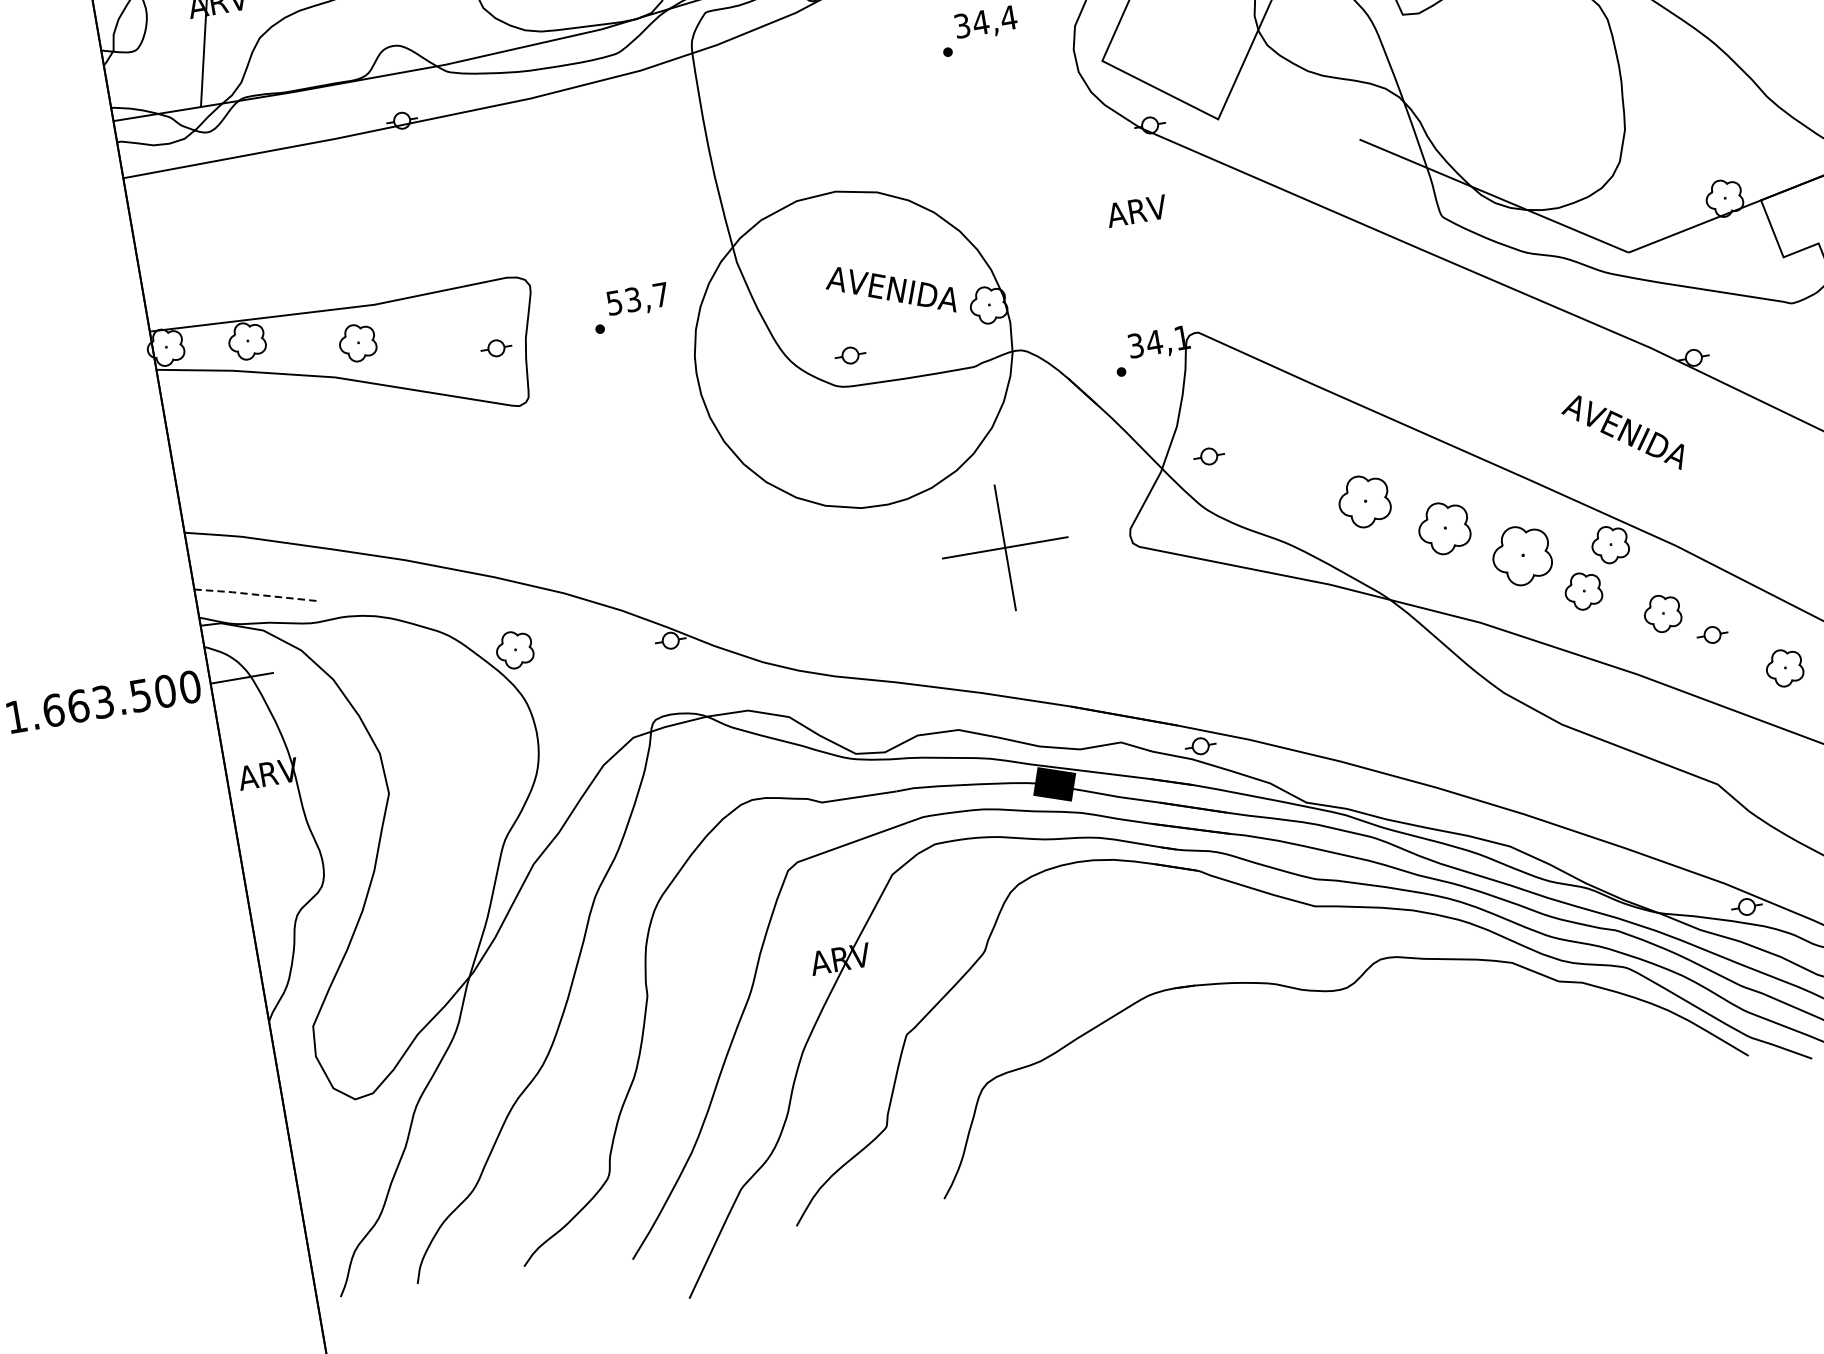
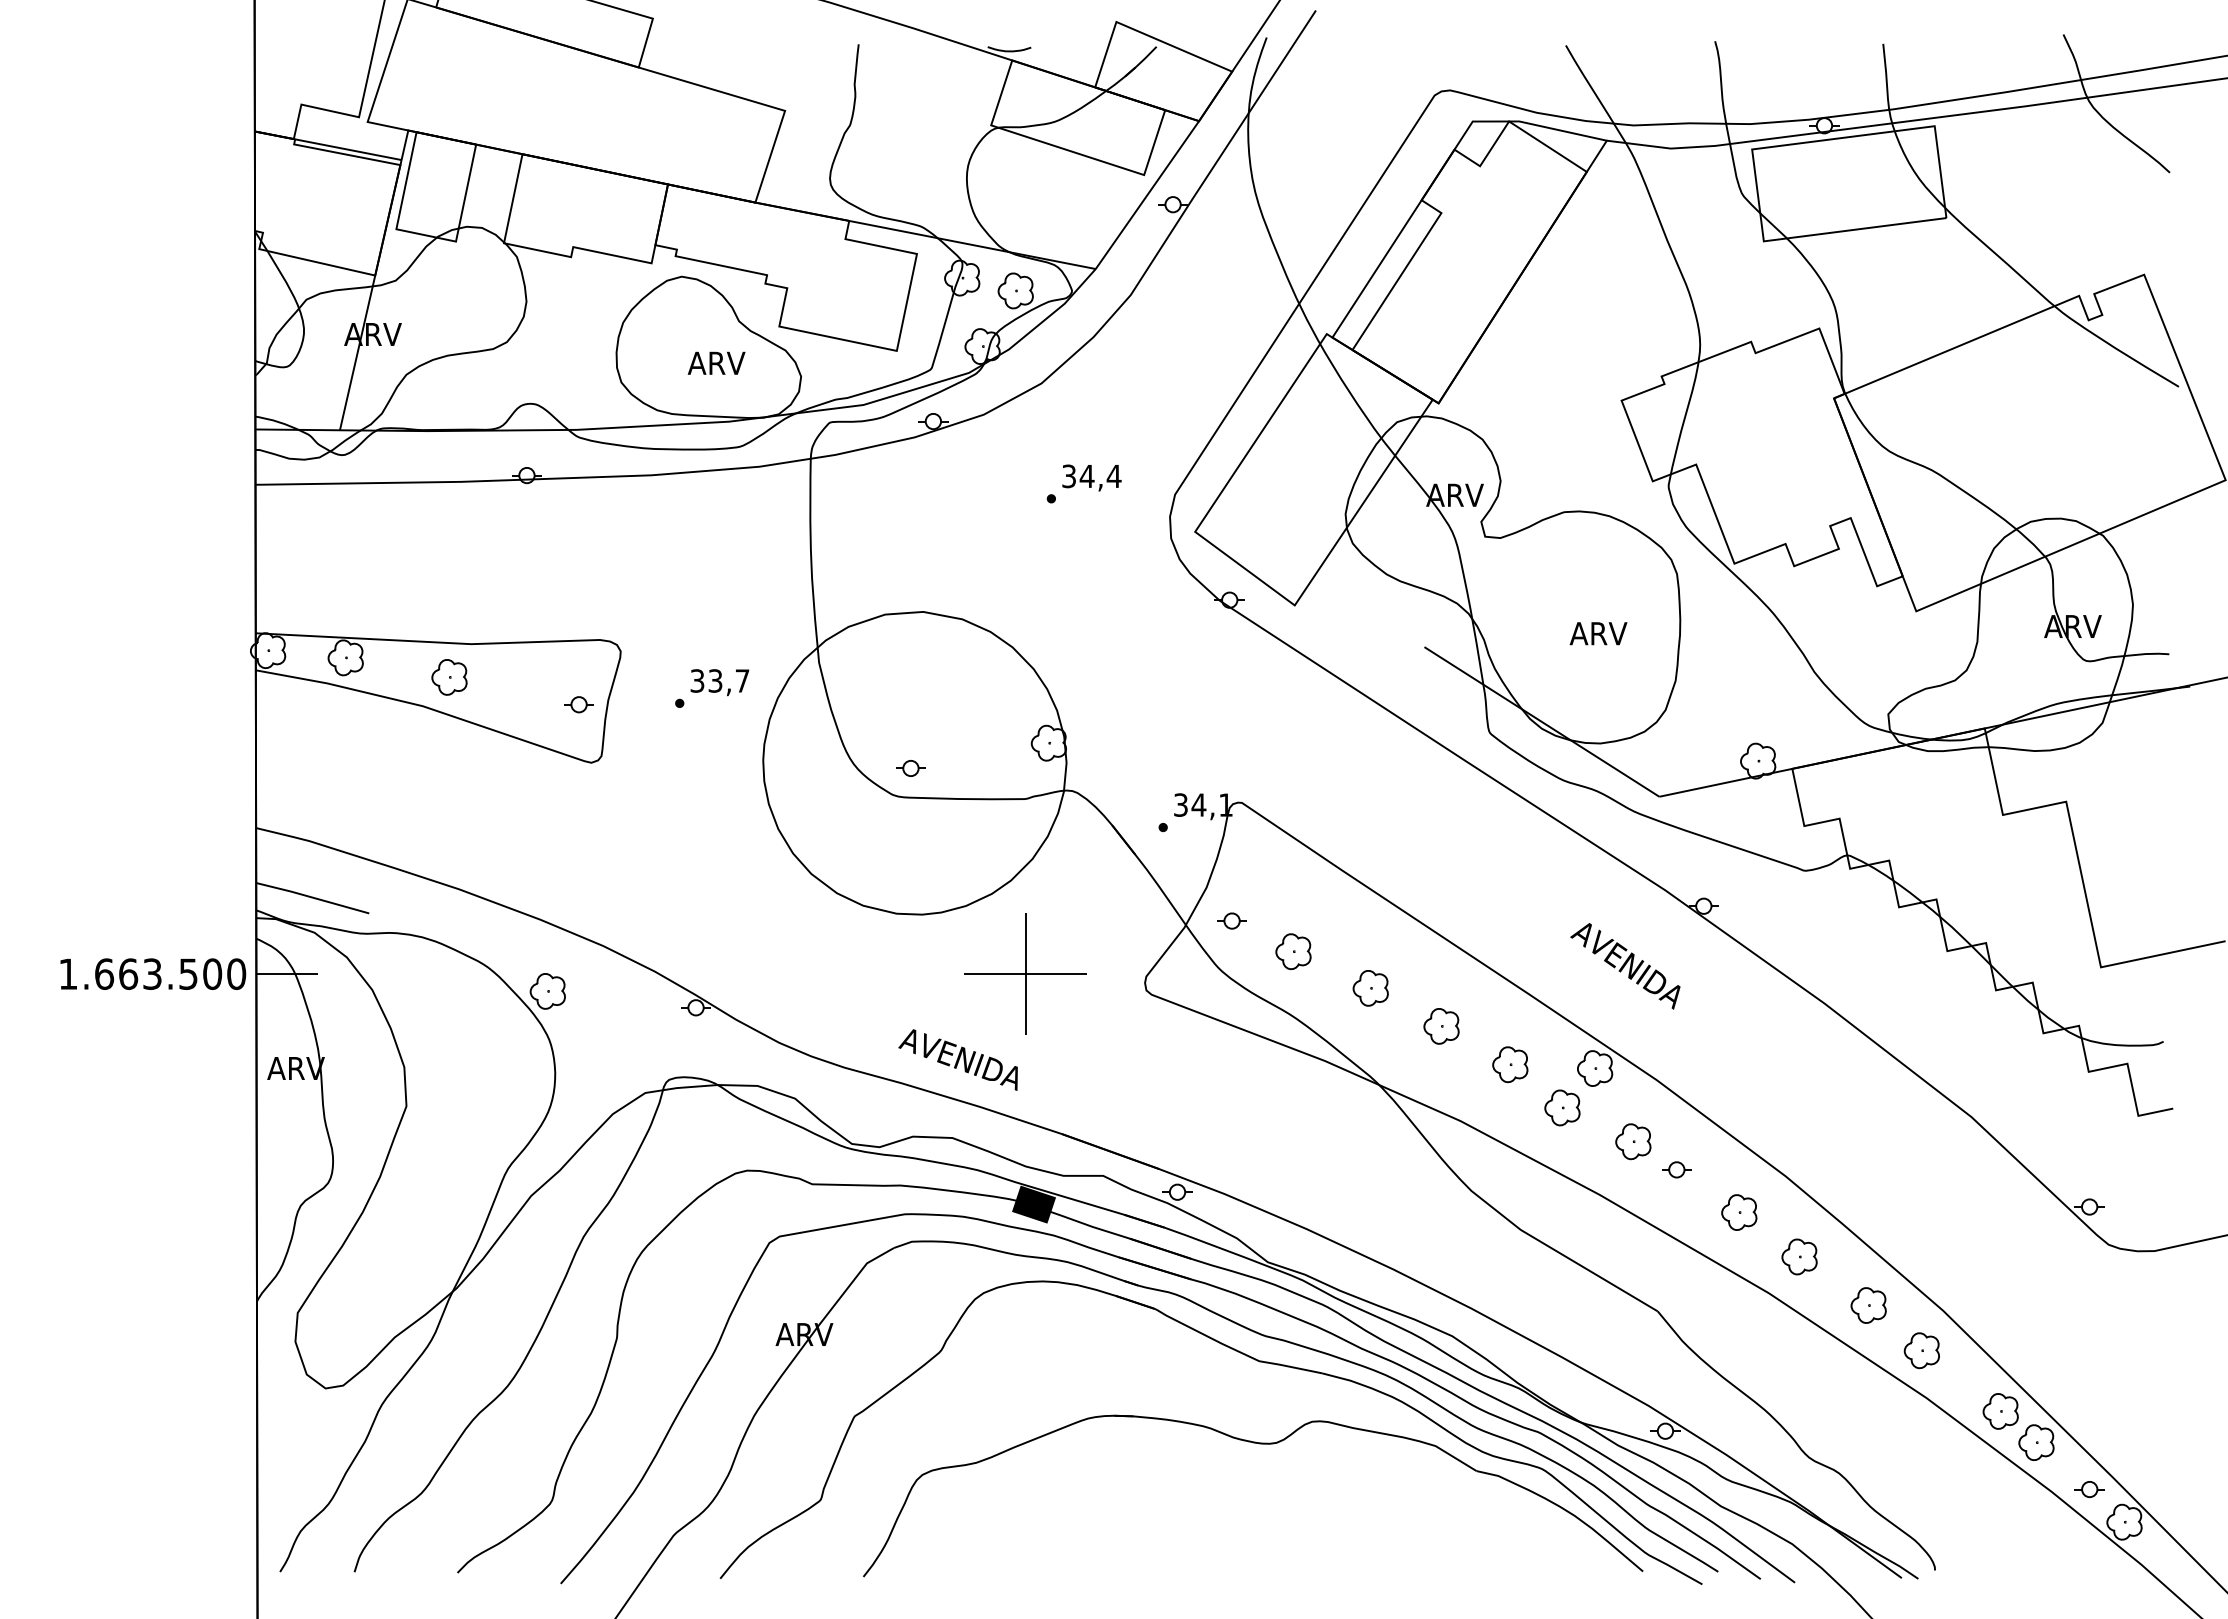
text: (1136, 210) -> (1598, 633), moved
text: (888, 290) -> (957, 1059), moved
text: (614, 302) -> (697, 680), 53,7 -> 33,7
part: (1278, 477) -> (1293, 951), added
part: (1364, 501) -> (1370, 988), size x0.71
part: (1444, 528) -> (1441, 1026), size x0.71
part: (1522, 555) -> (1510, 1064), size x0.62
line: (254, 594) -> (311, 897), dashed -> solid

